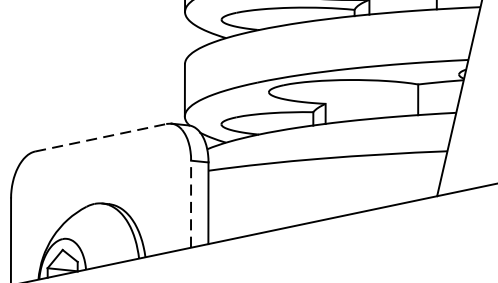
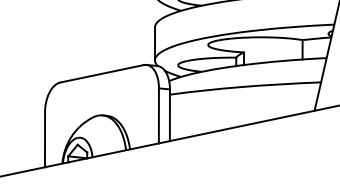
line: (101, 137) -> (102, 73), dashed -> solid
line: (190, 203) -> (158, 115), dashed -> solid

